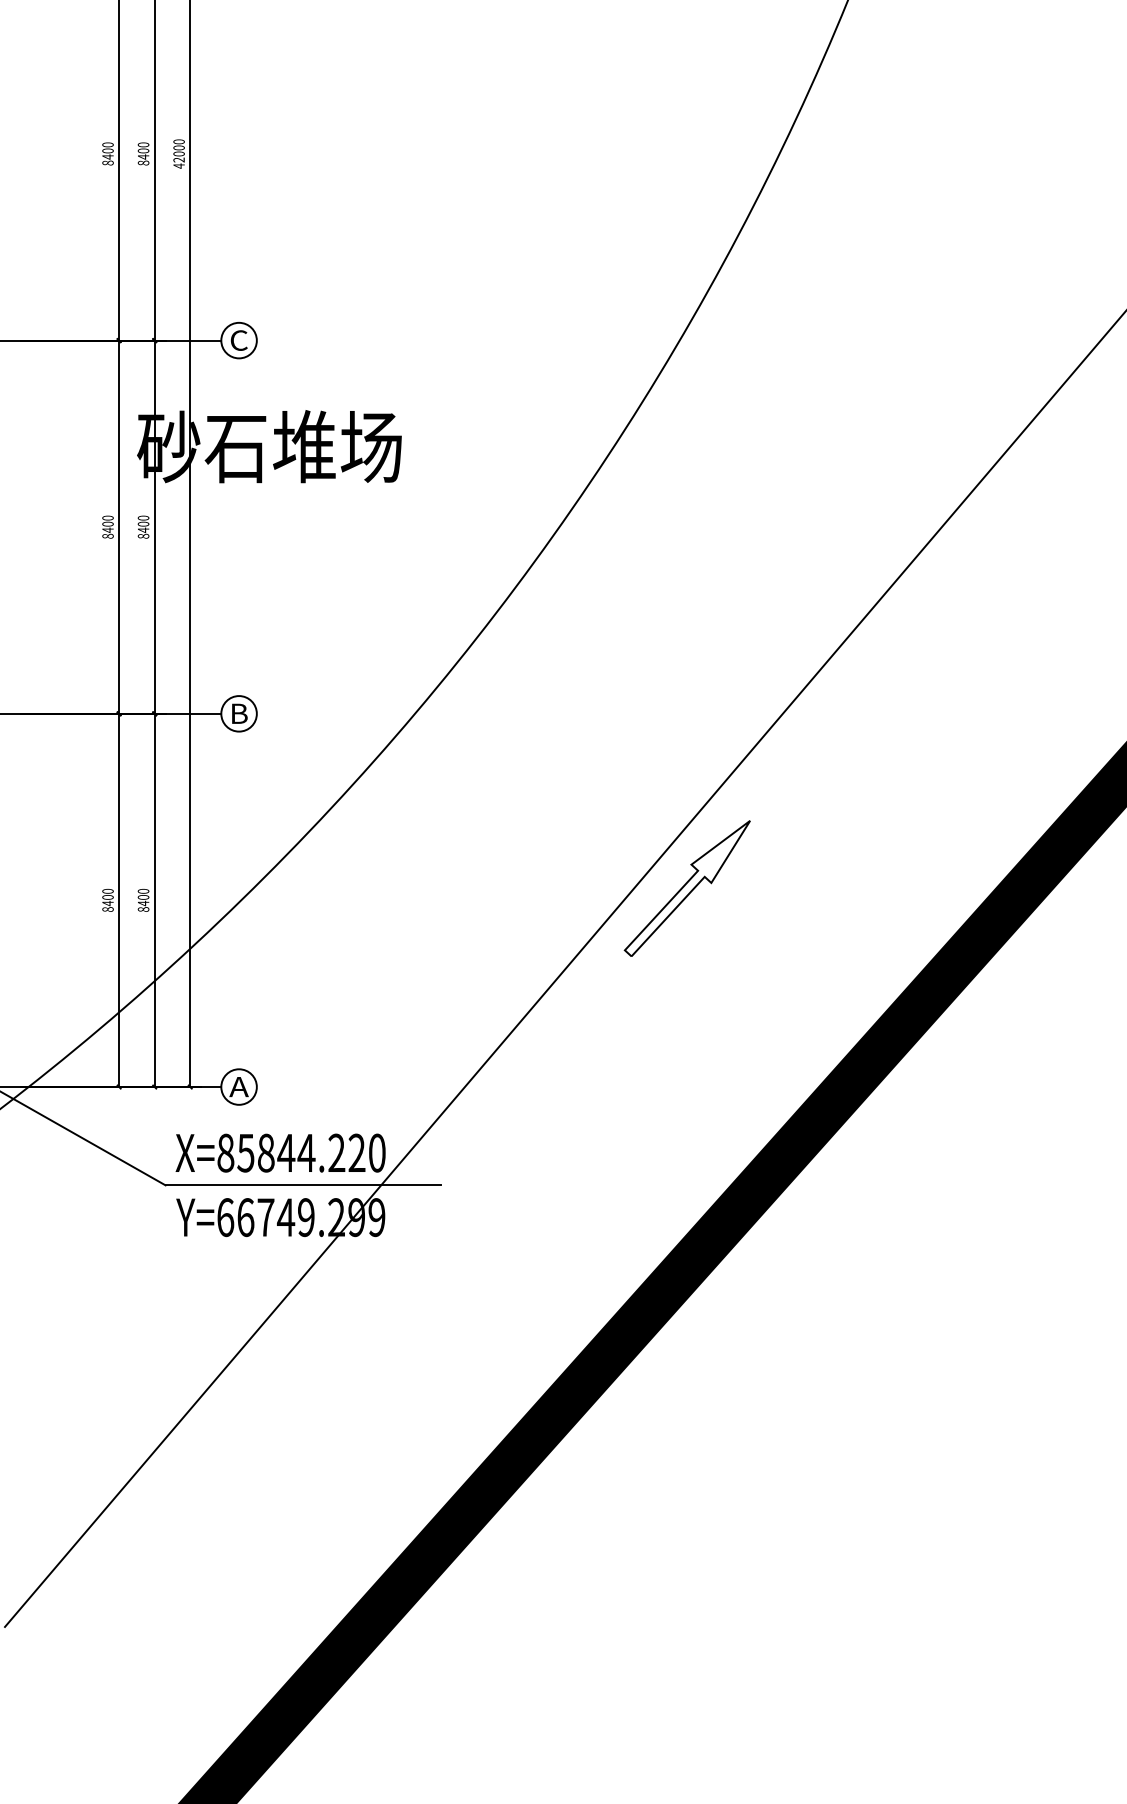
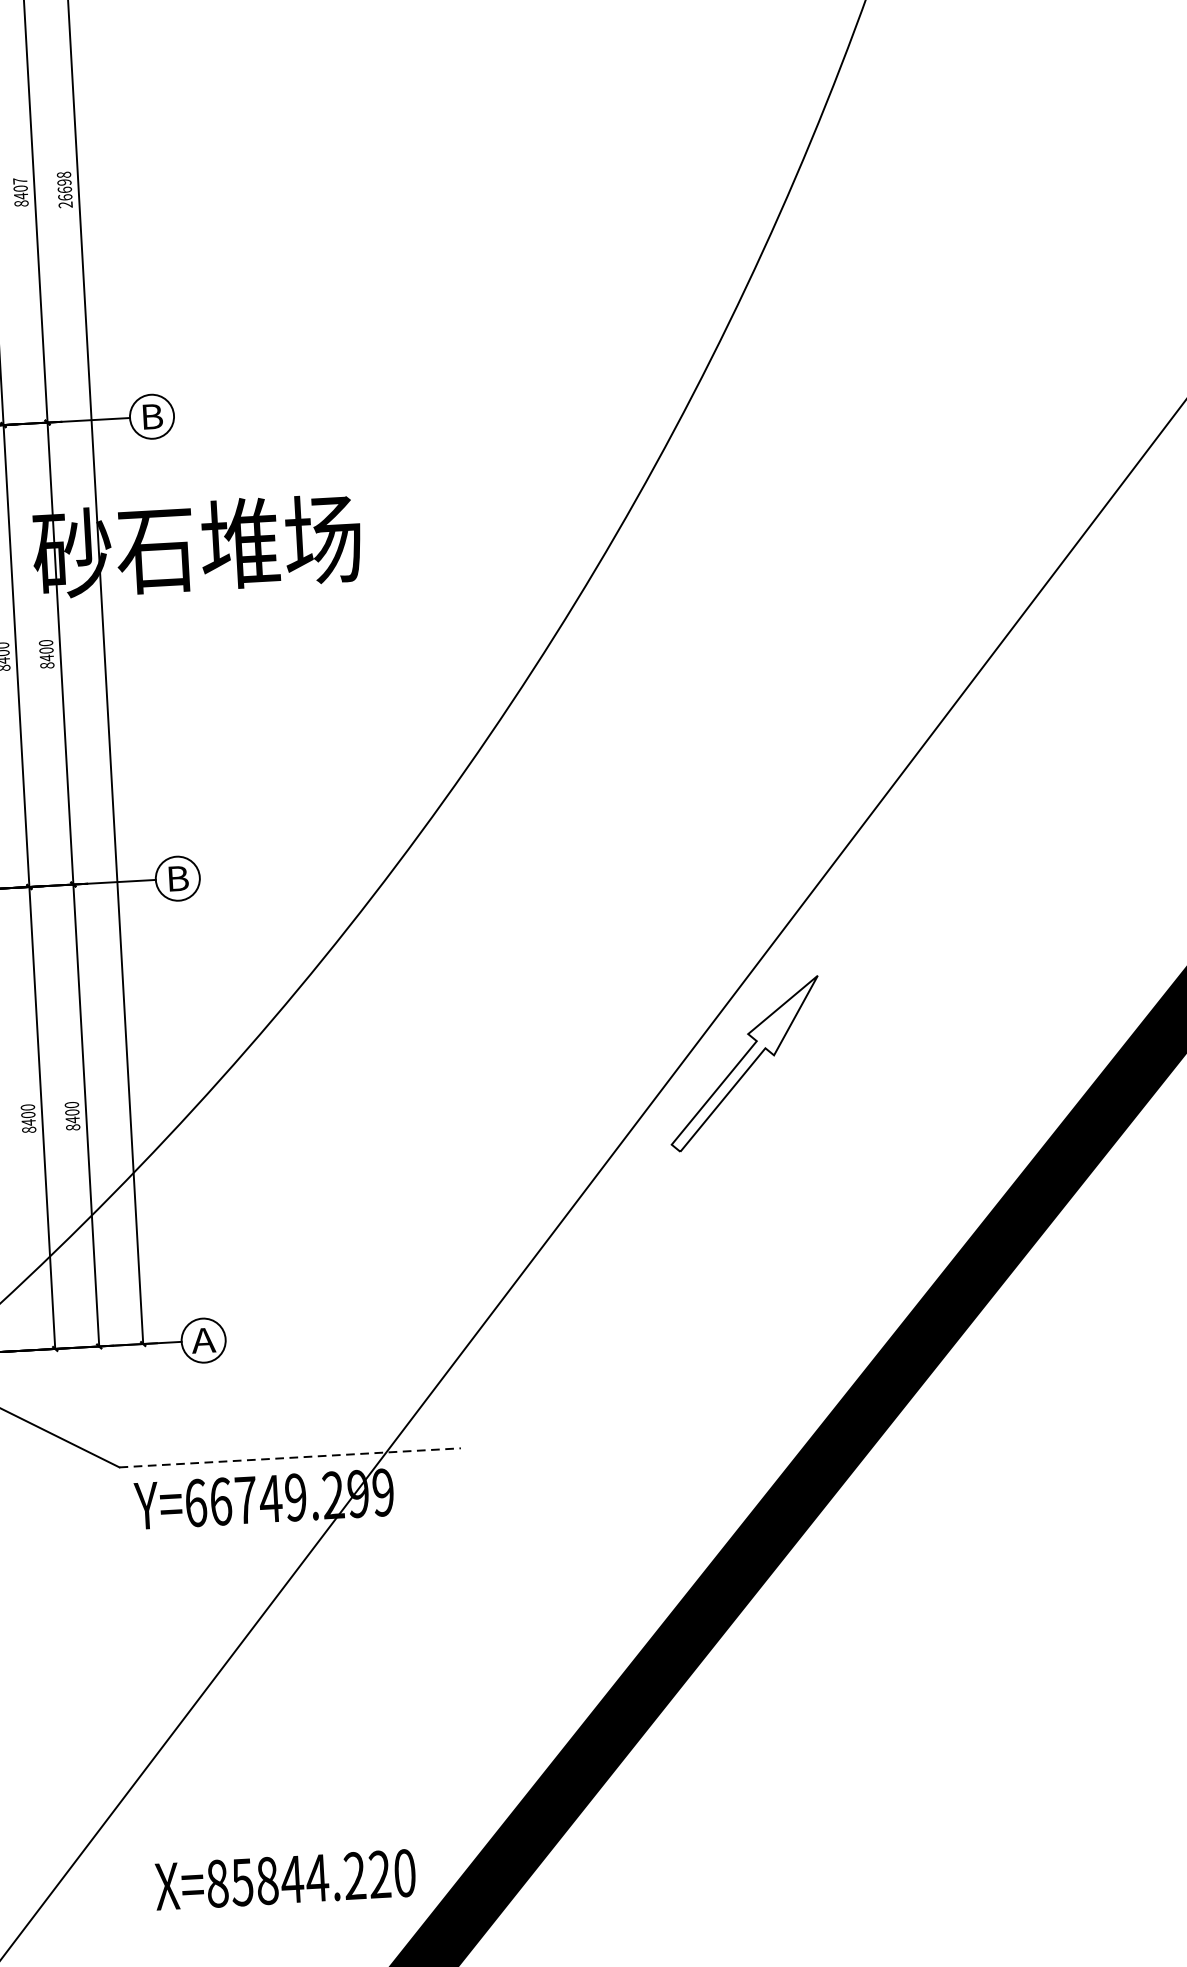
text: (143, 144) -> (20, 180), 8400 -> 8407
text: (178, 153) -> (64, 189), 42000 -> 26698
text: (238, 340) -> (151, 416), C -> B
text: (280, 1152) -> (285, 1879), moved
line: (303, 1185) -> (290, 1458), solid -> dashed

